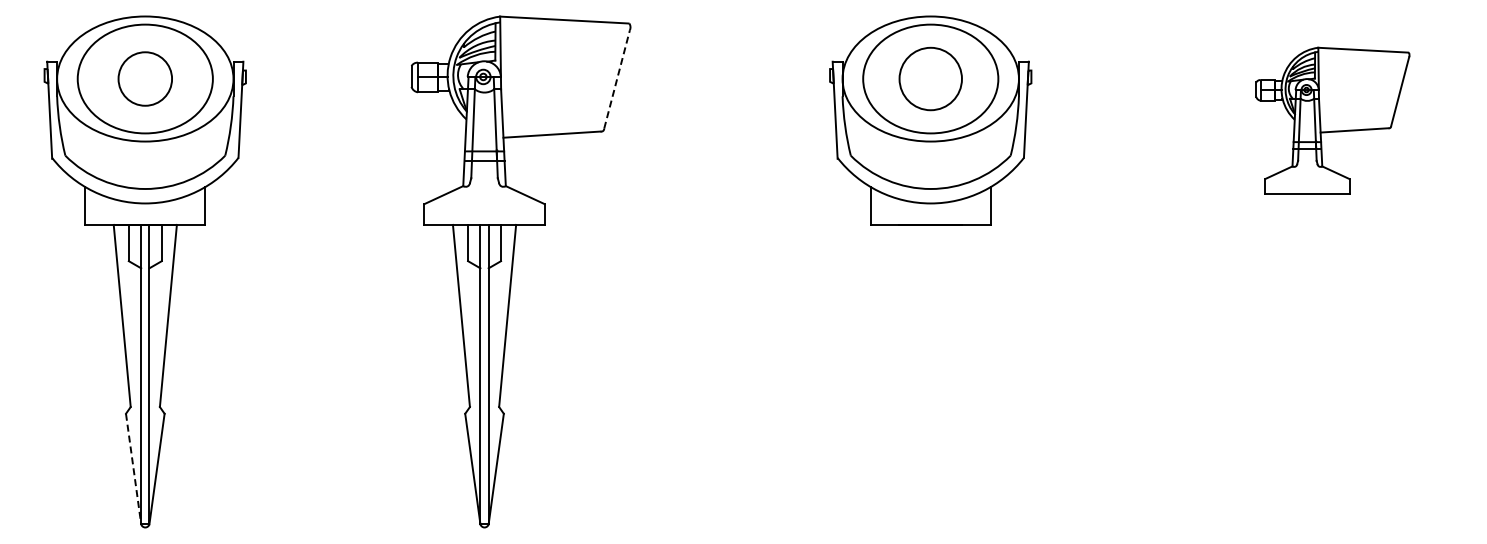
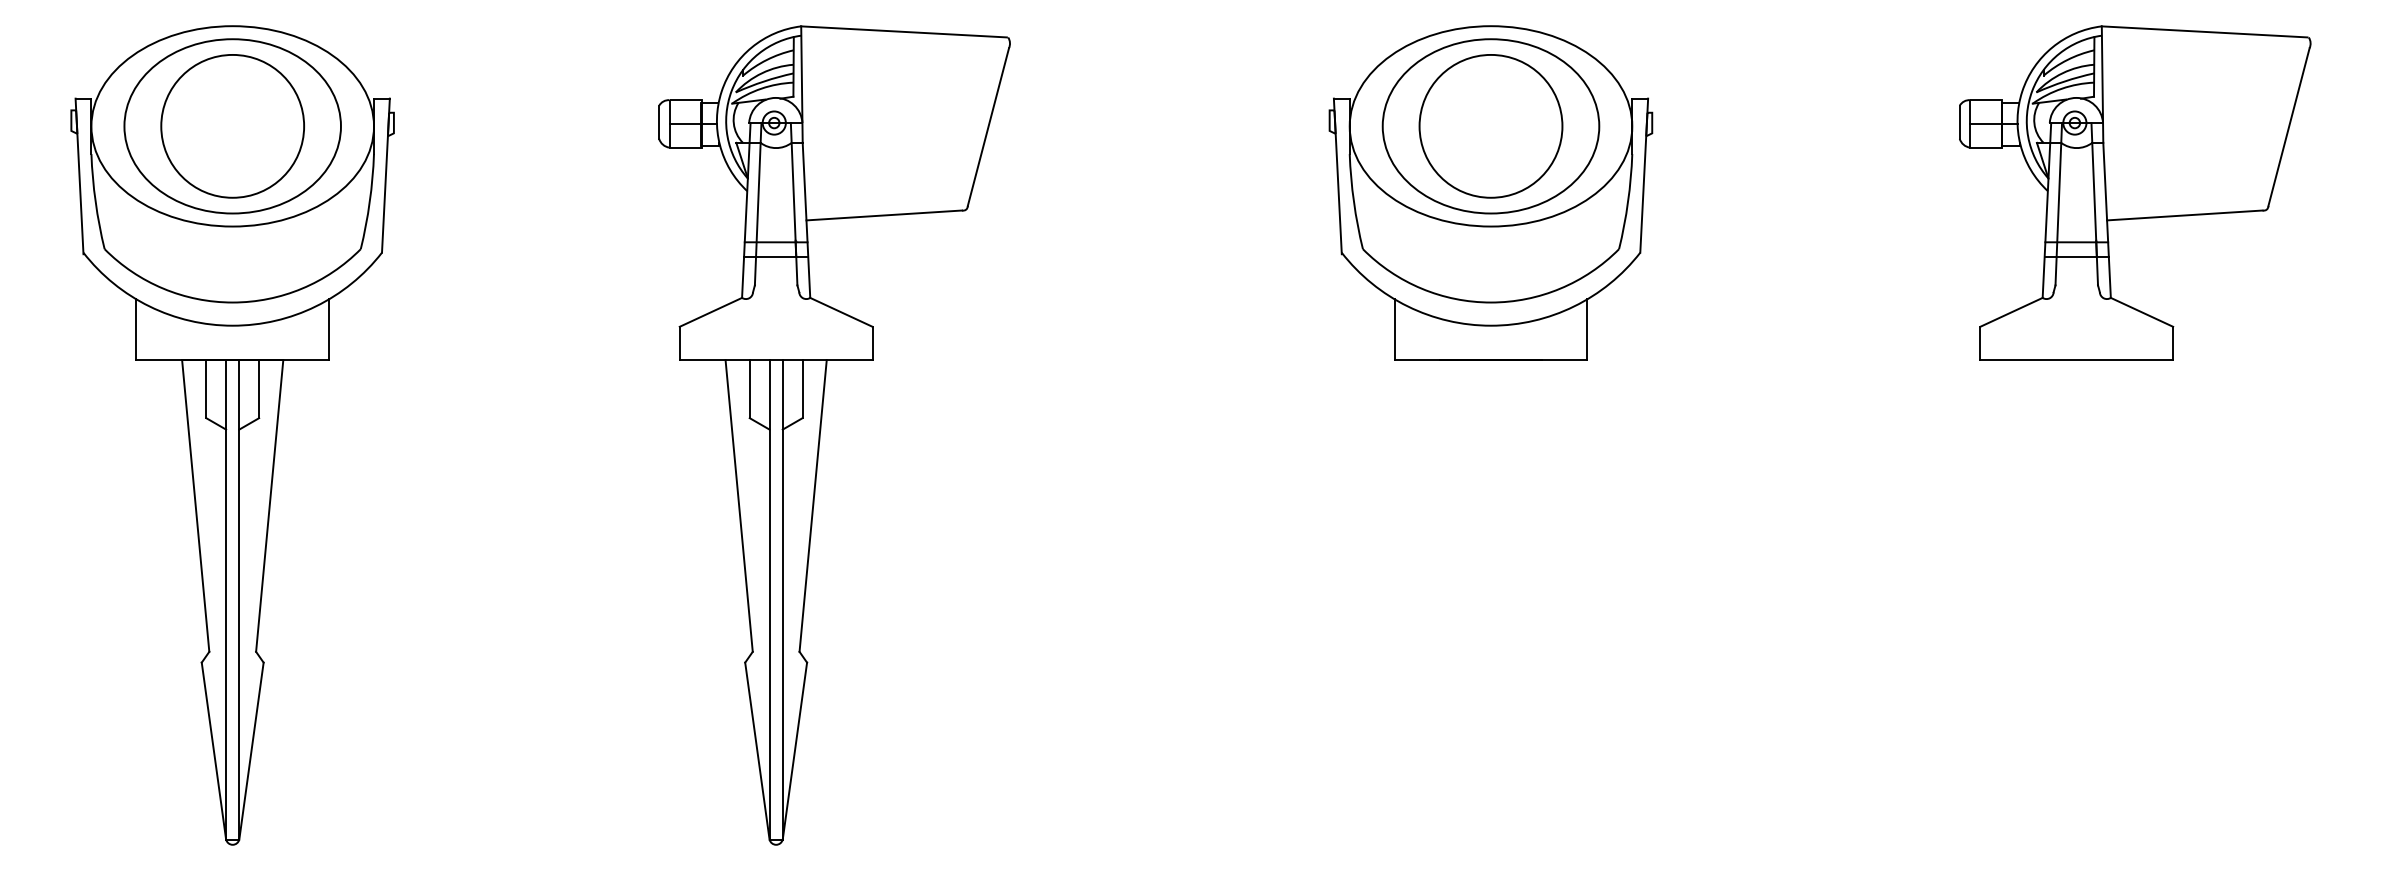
circle: (144, 78) -> (231, 125), size x1.67
circle: (930, 78) -> (1490, 125), size x1.43
line: (617, 79) -> (989, 127), dashed -> solid
part: (1332, 120) -> (2134, 192), size x1.43
line: (133, 469) -> (213, 751), dashed -> solid

